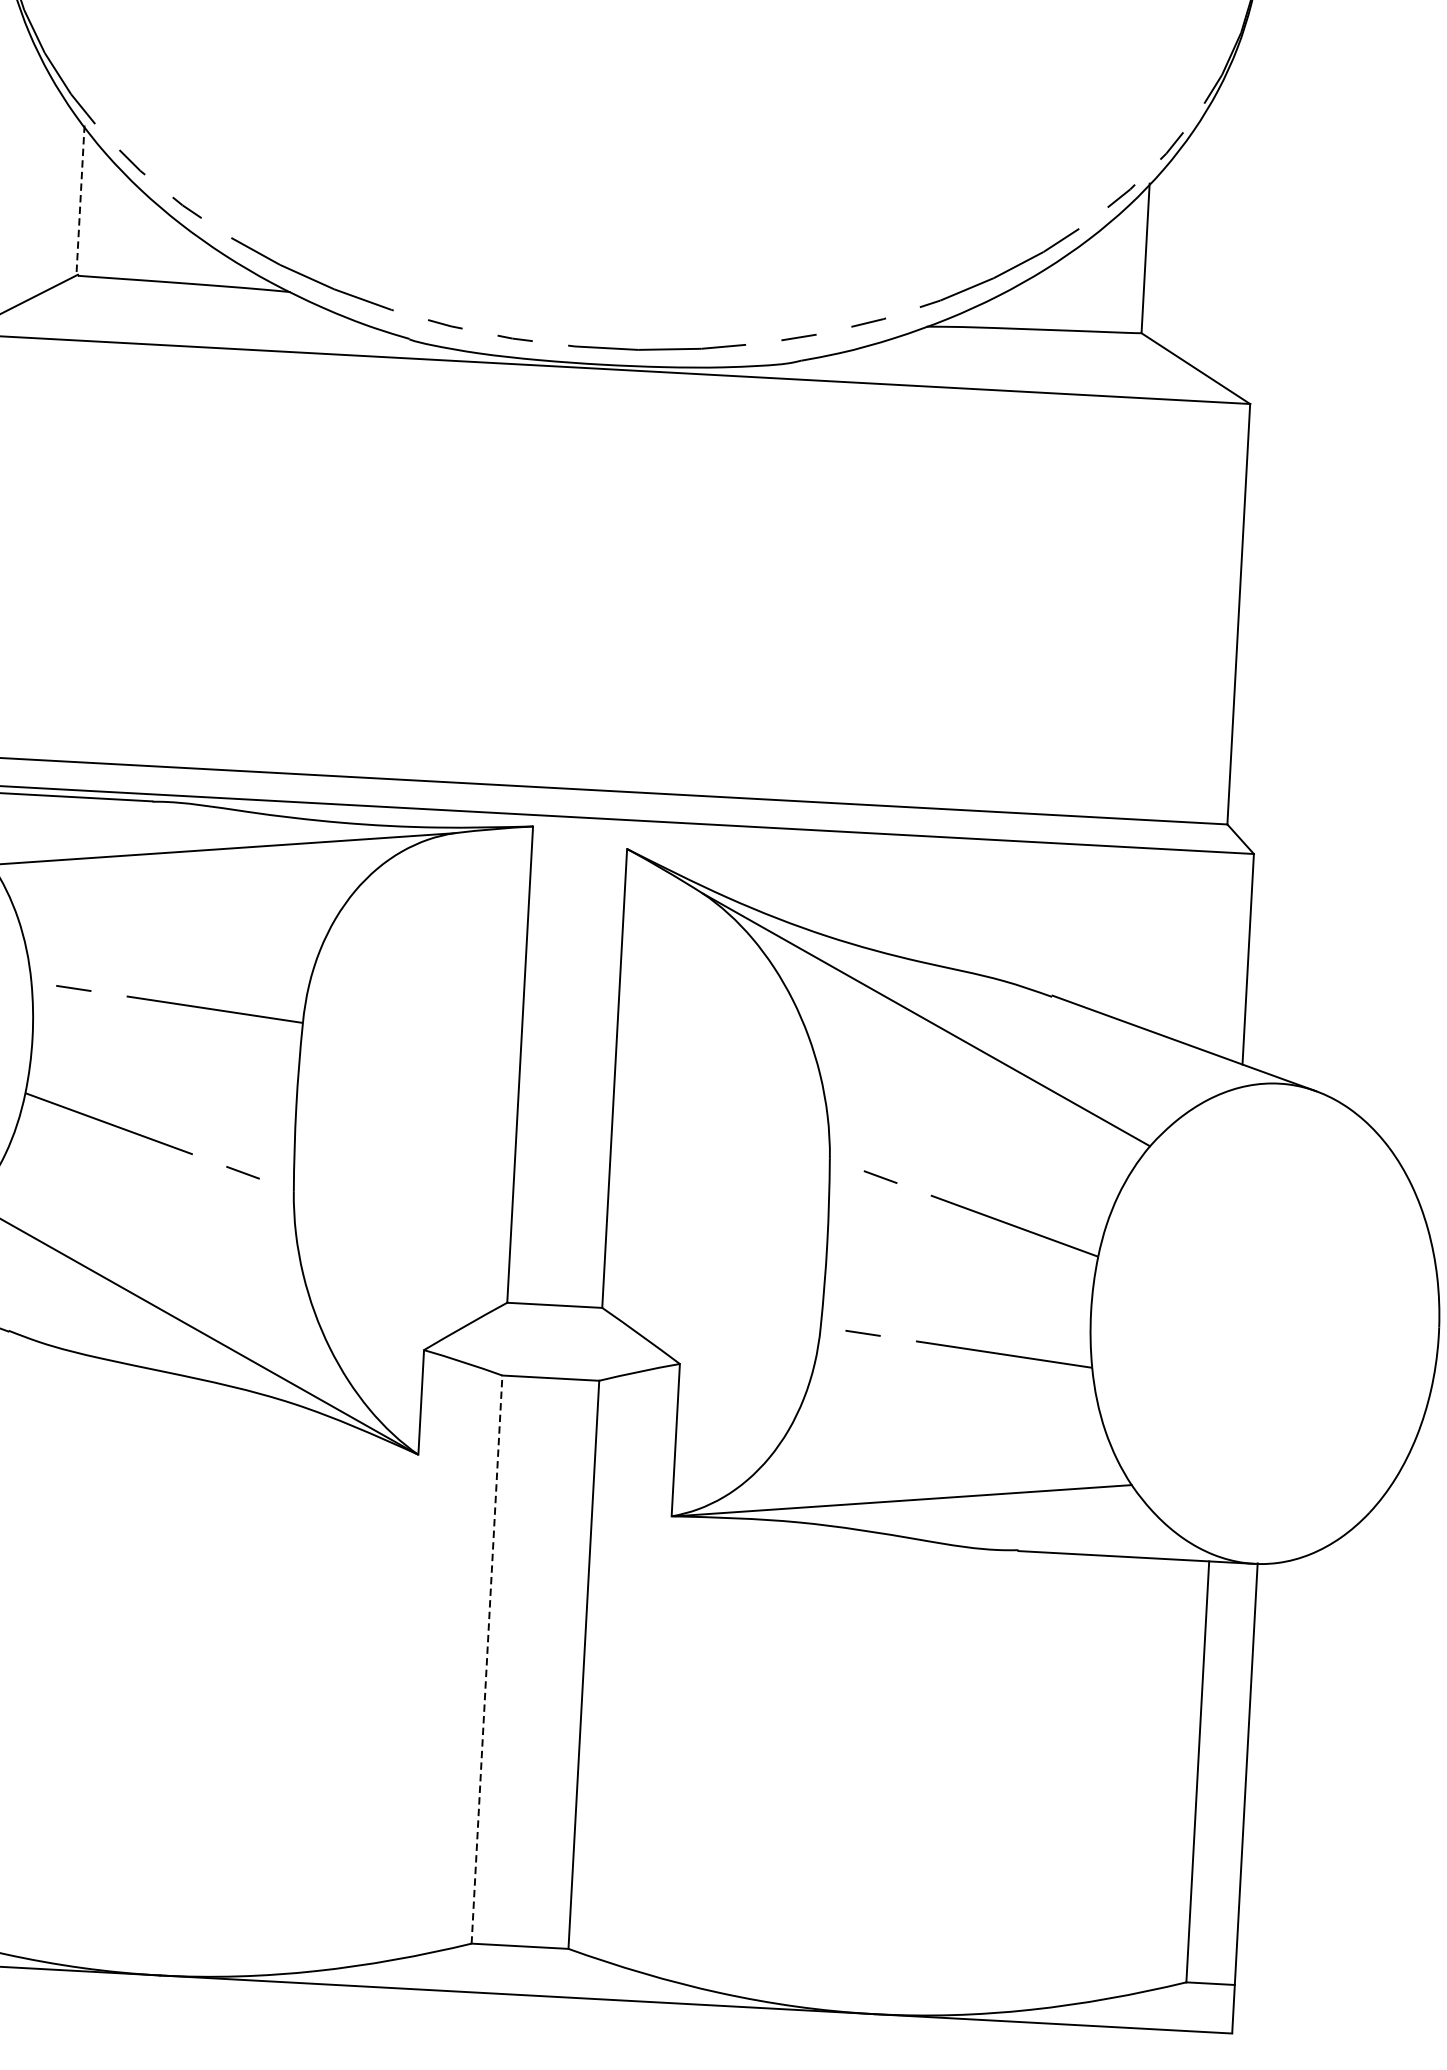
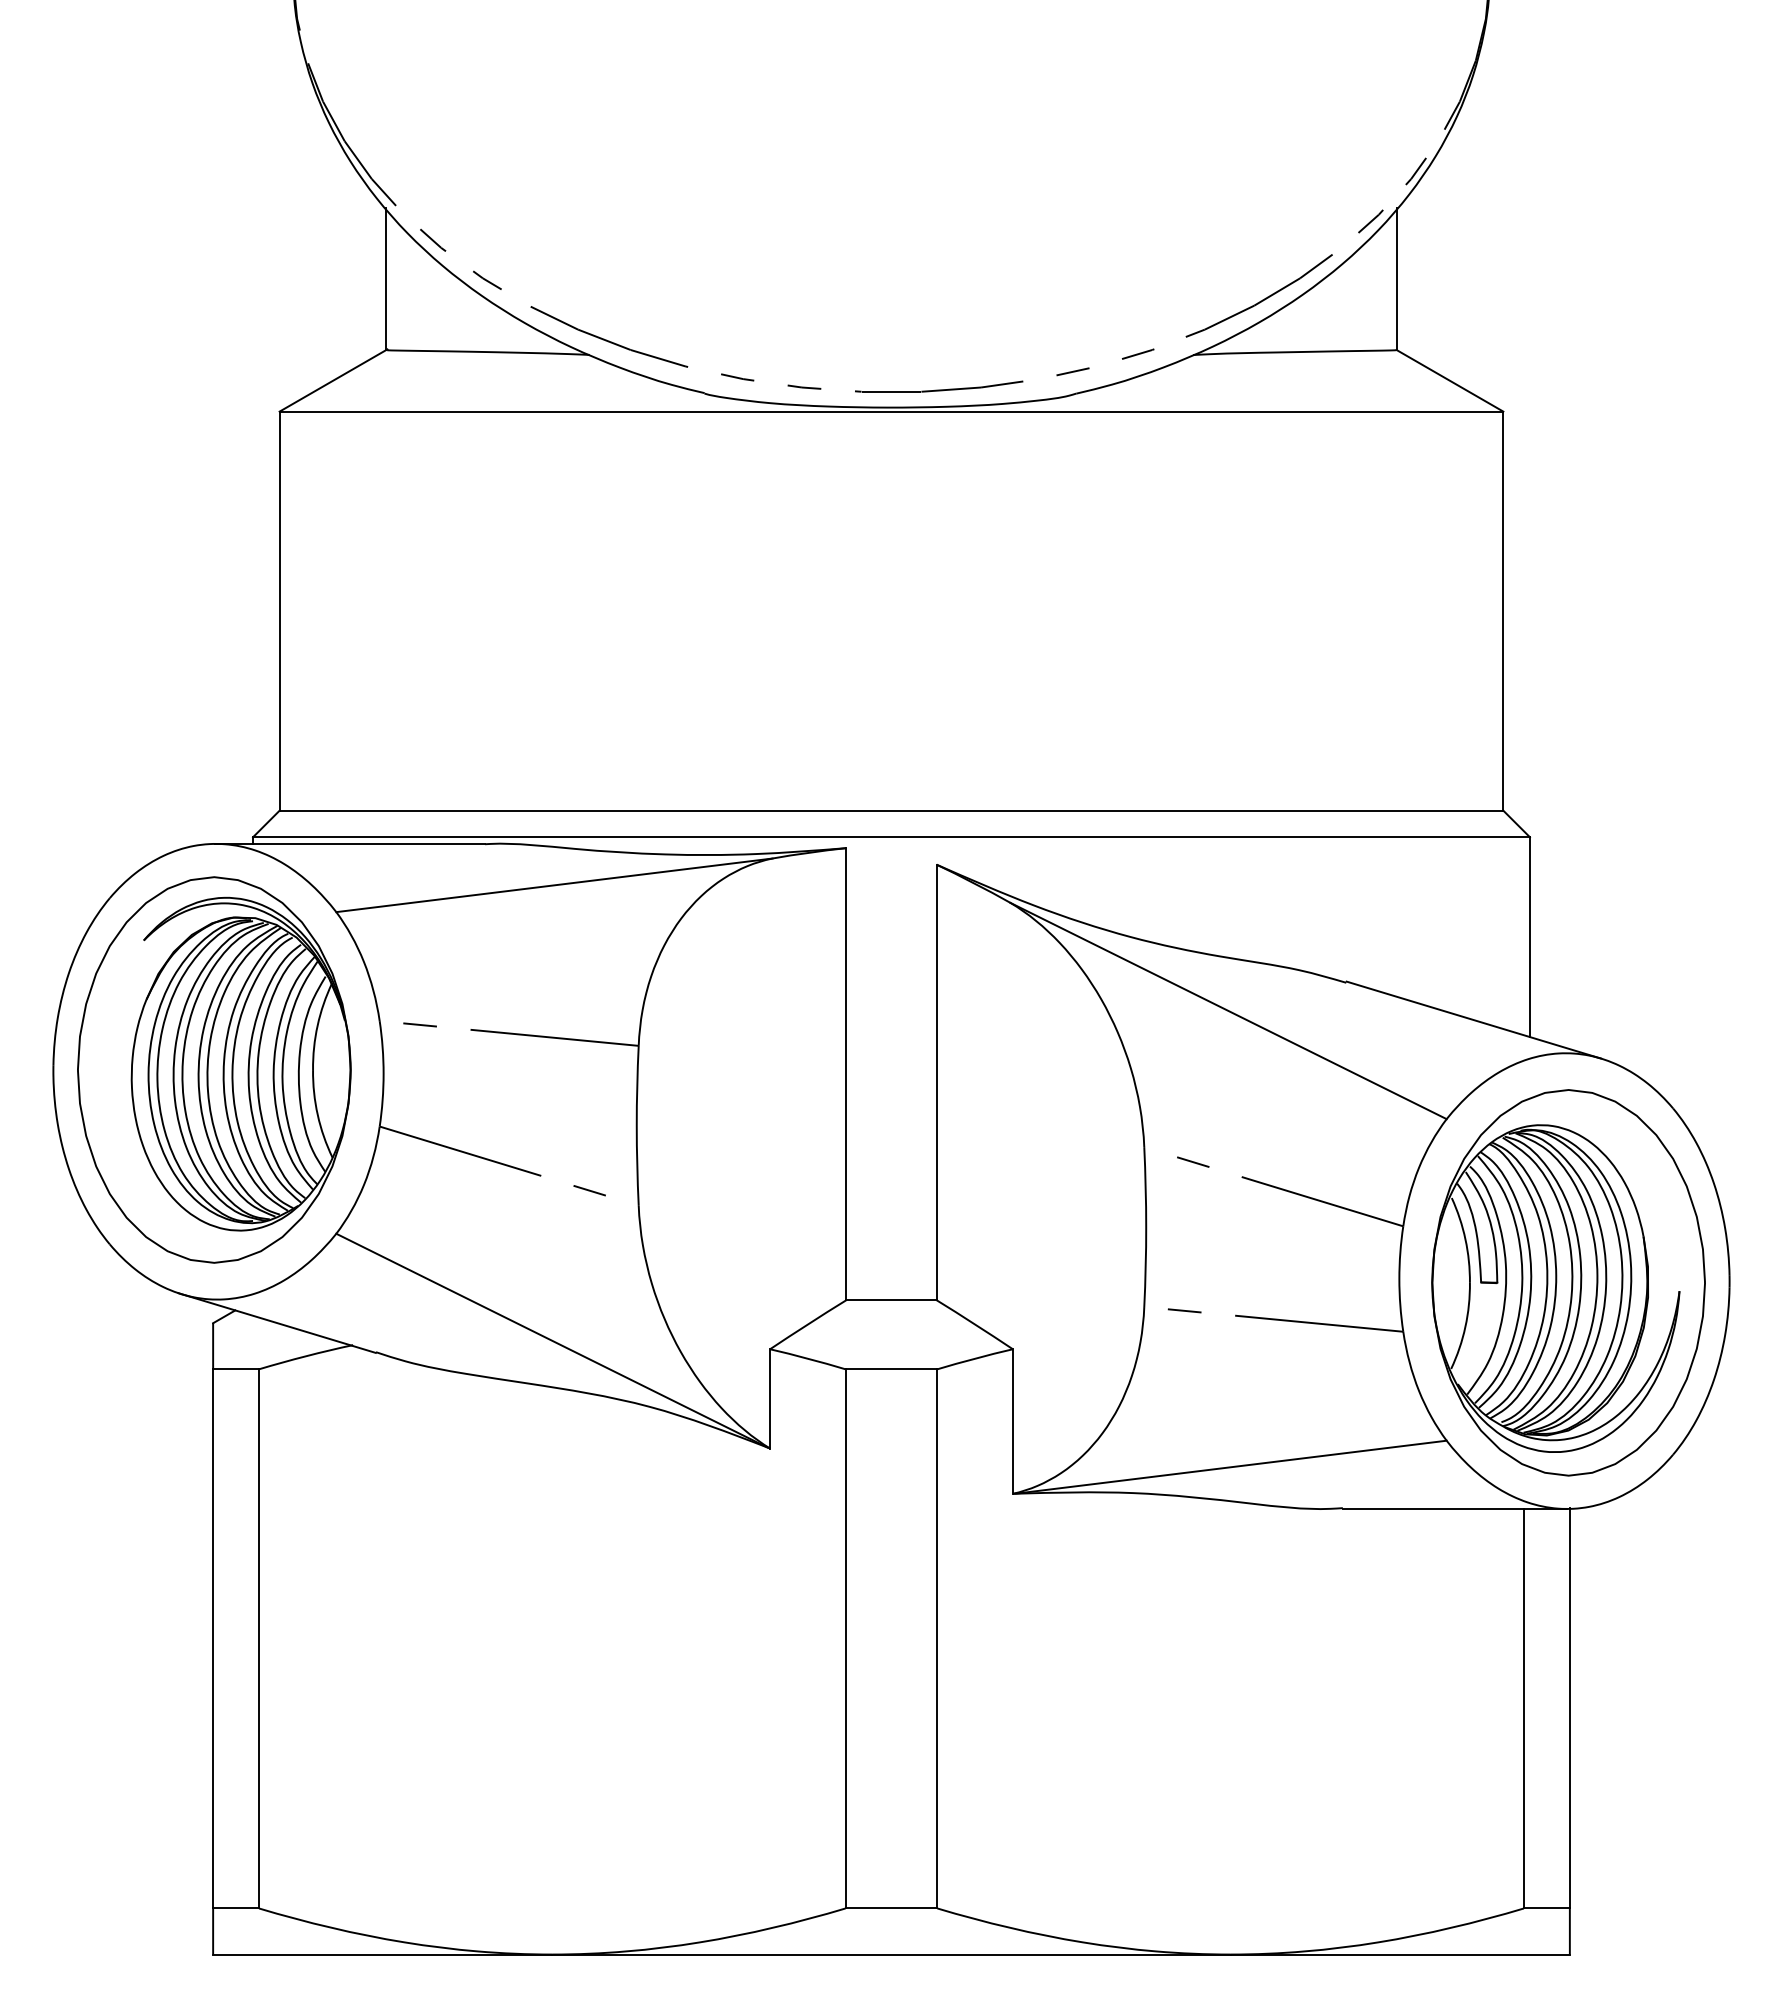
line: (80, 201) -> (386, 279), dashed -> solid
part: (1269, 1325) -> (1568, 1282), added
line: (487, 1659) -> (845, 1638), dashed -> solid

